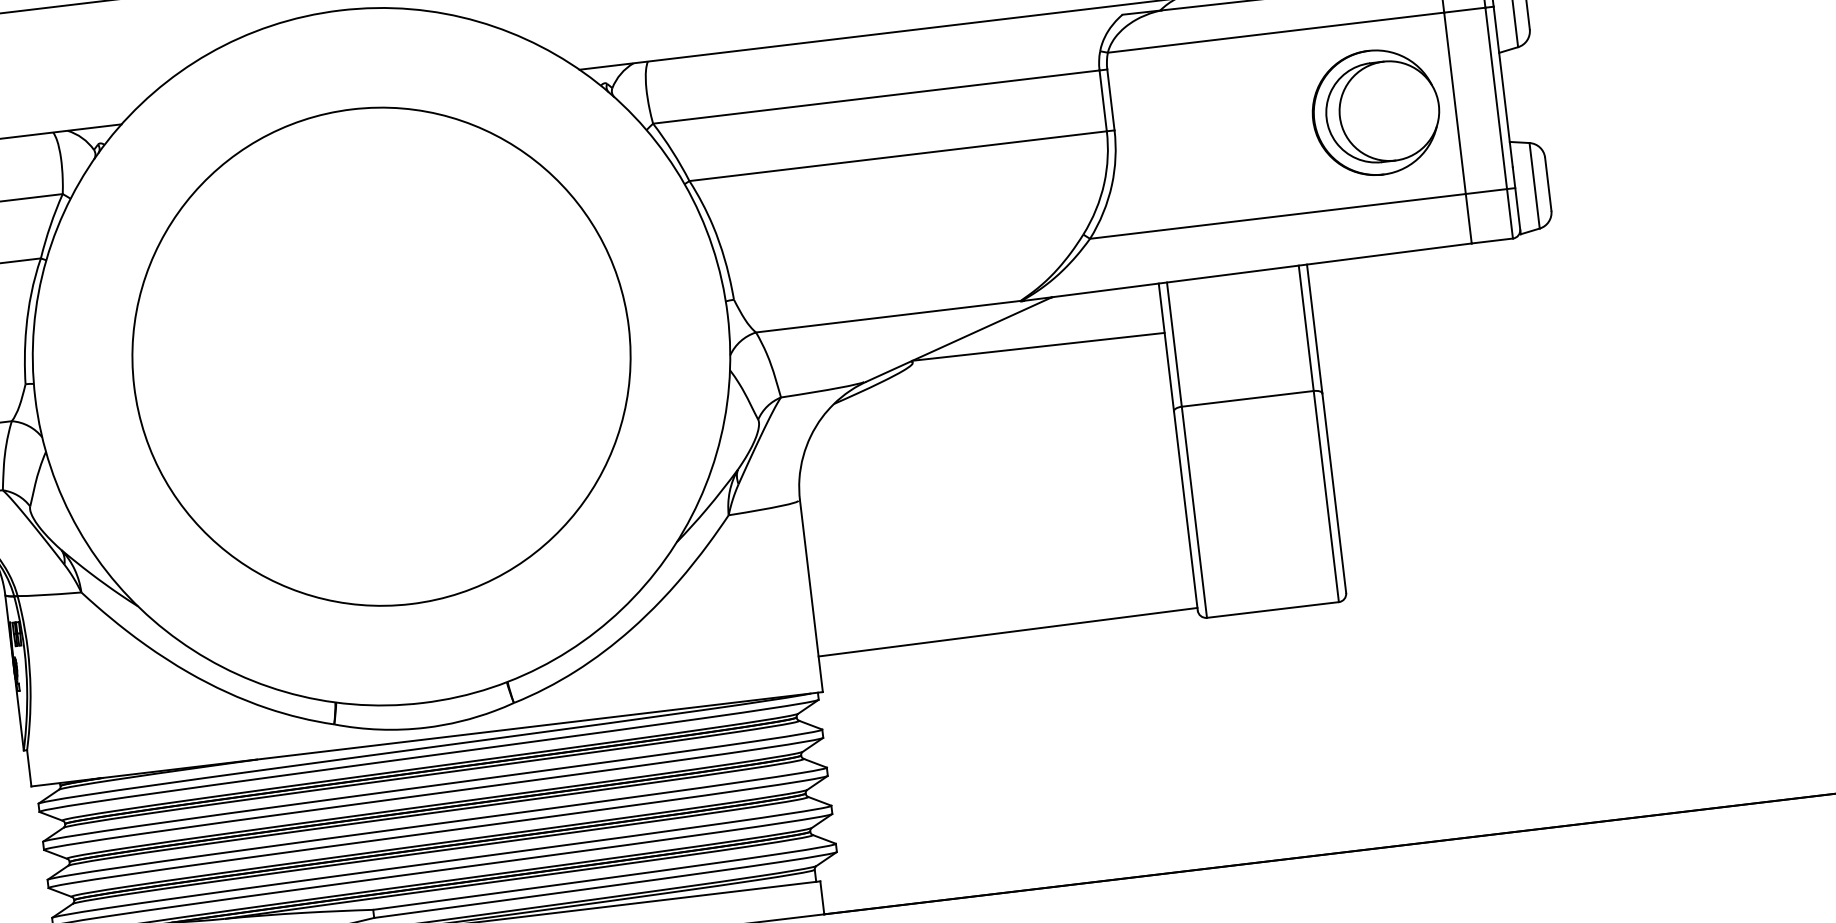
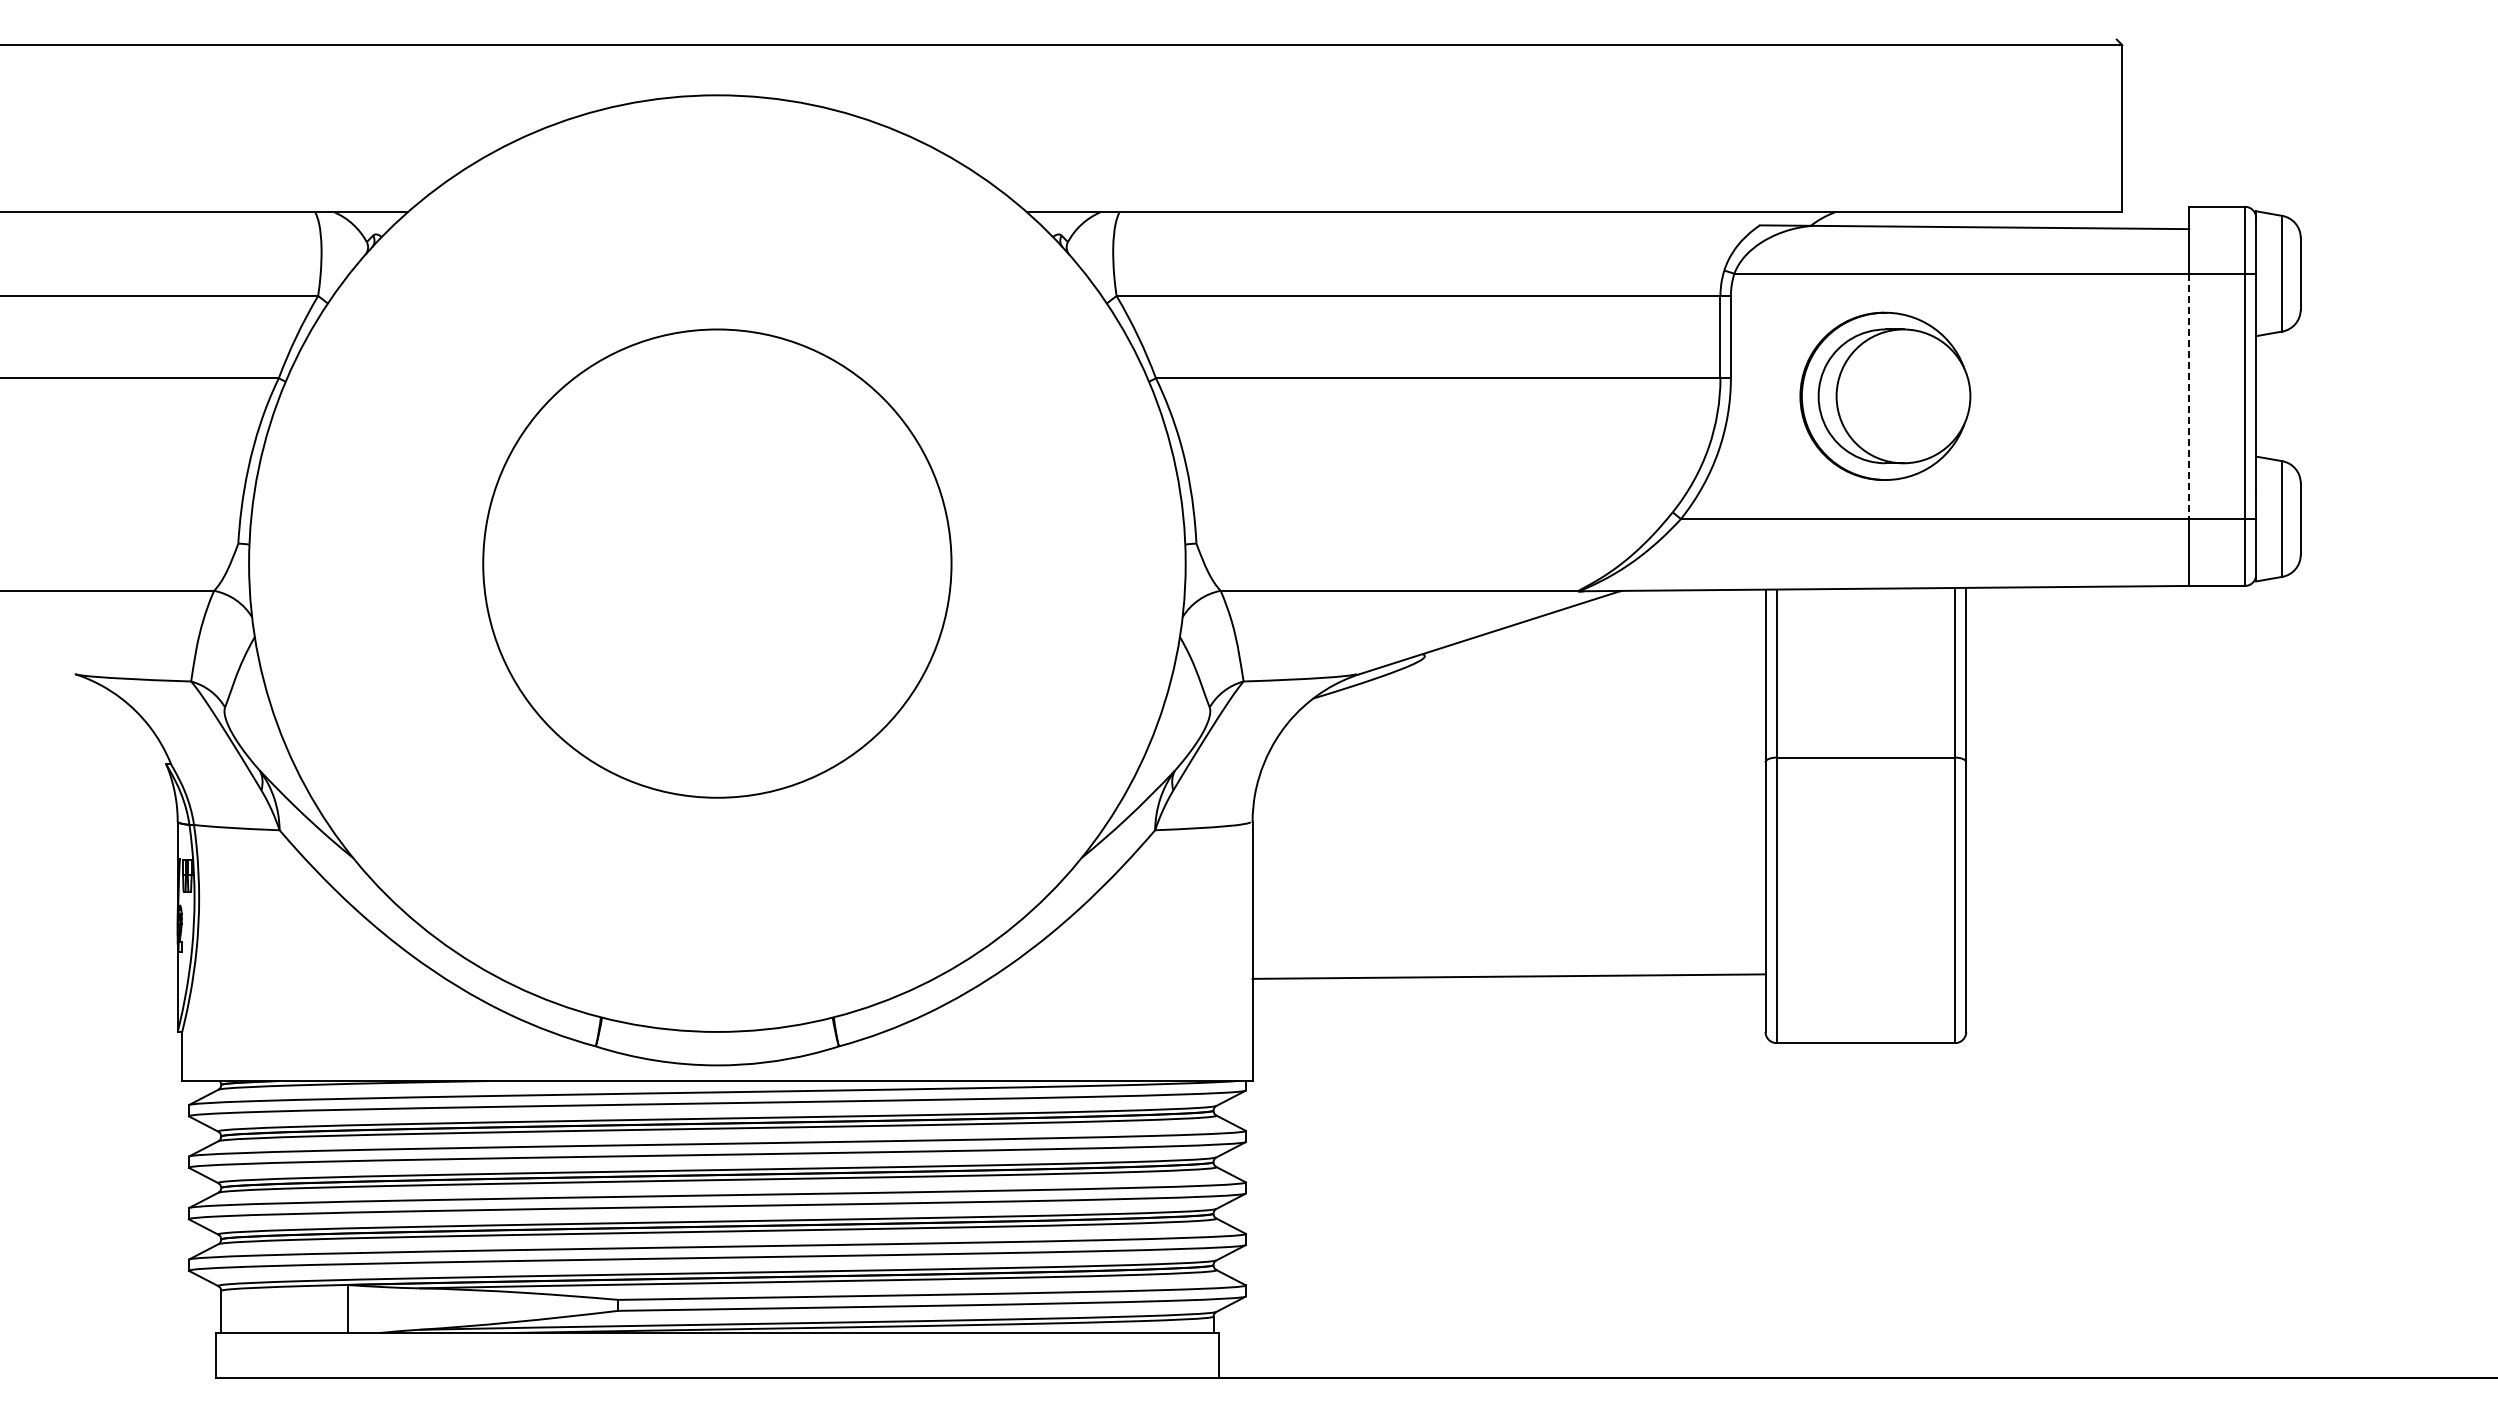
line: (1455, 103) -> (2189, 396), solid -> dashed
part: (1376, 112) -> (1885, 395), moved
line: (1038, 346) -> (1594, 654), removed
circle: (380, 356) -> (716, 563), size x0.7
line: (1007, 632) -> (1508, 976), moved

